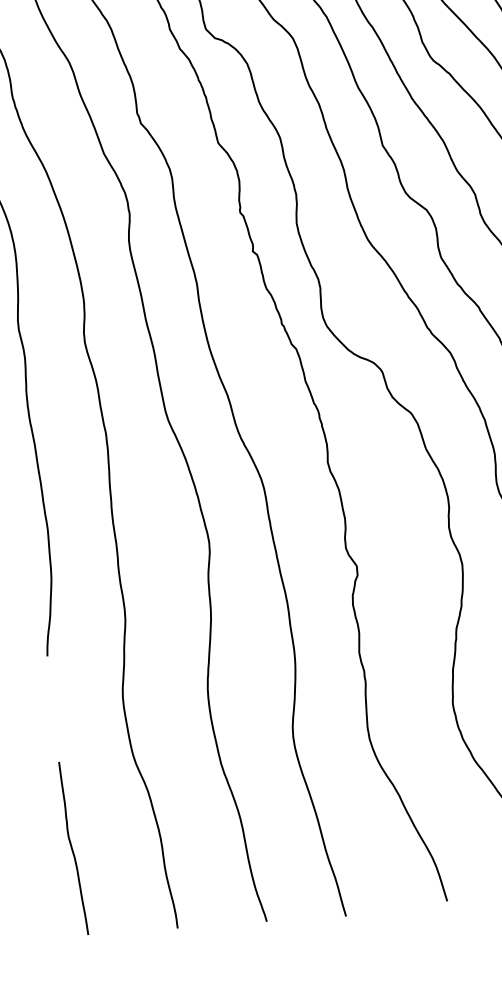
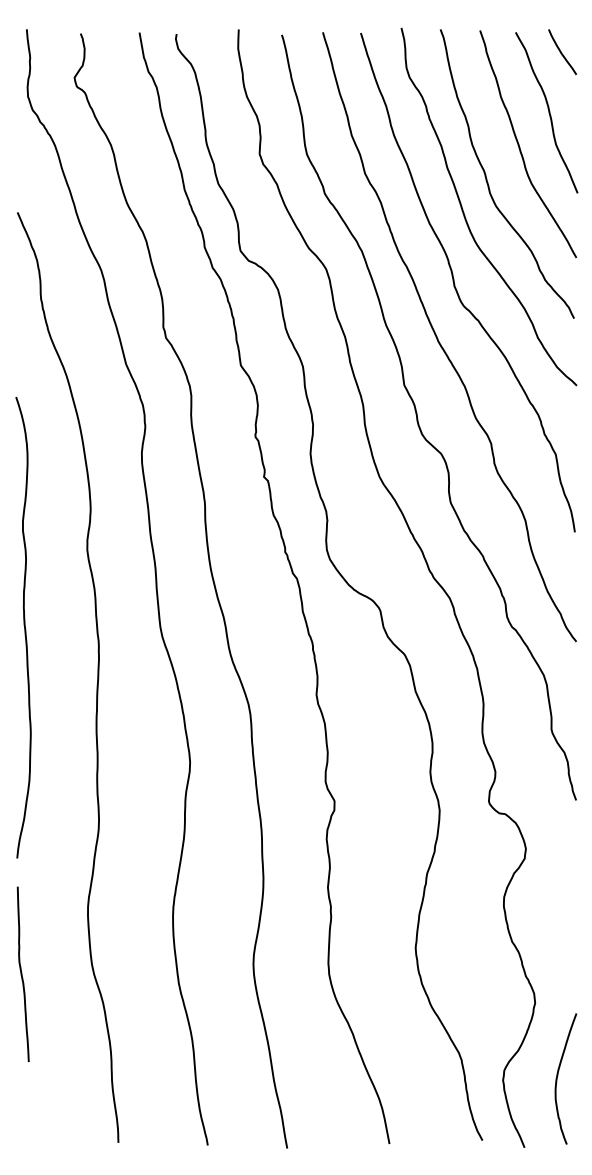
curve: (72, 847) -> (22, 973), moved

